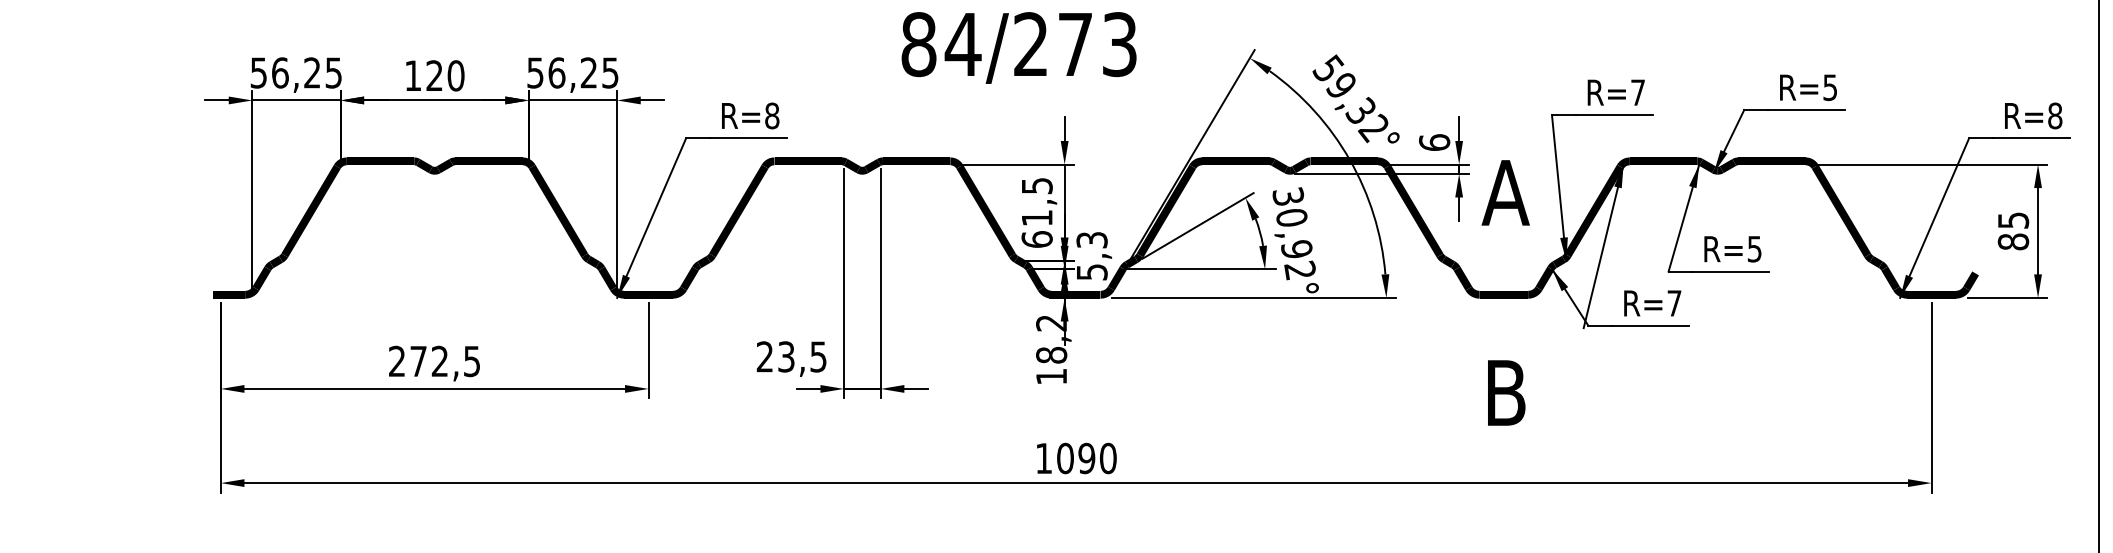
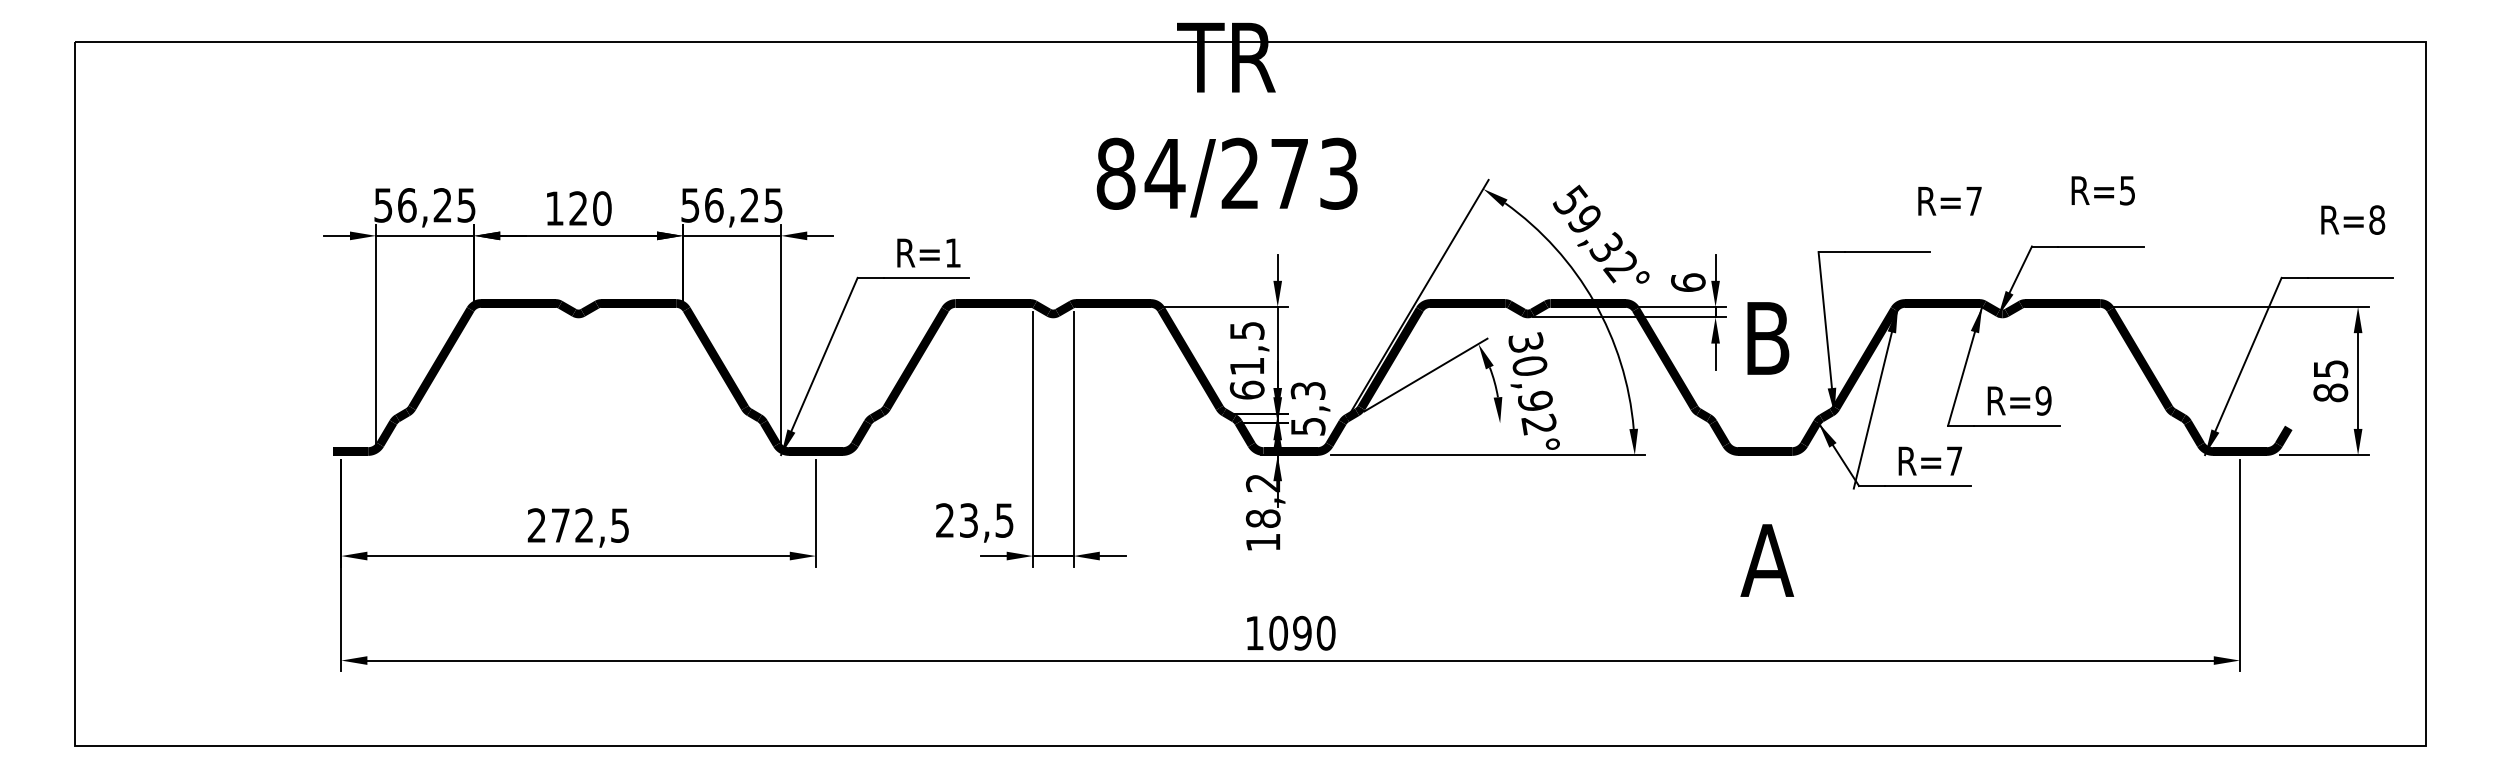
text: (1807, 87) -> (2102, 190), moved
text: (1615, 92) -> (1949, 201), moved
text: (772, 115) -> (953, 252), R=8 -> R=1
text: (2033, 115) -> (2353, 219), moved
text: (1505, 192) -> (1767, 338), A -> B
text: (1754, 248) -> (2043, 400), R=5 -> R=9
line: (1200, 269) -> (1428, 423), removed
text: (1505, 392) -> (1767, 560), B -> A

